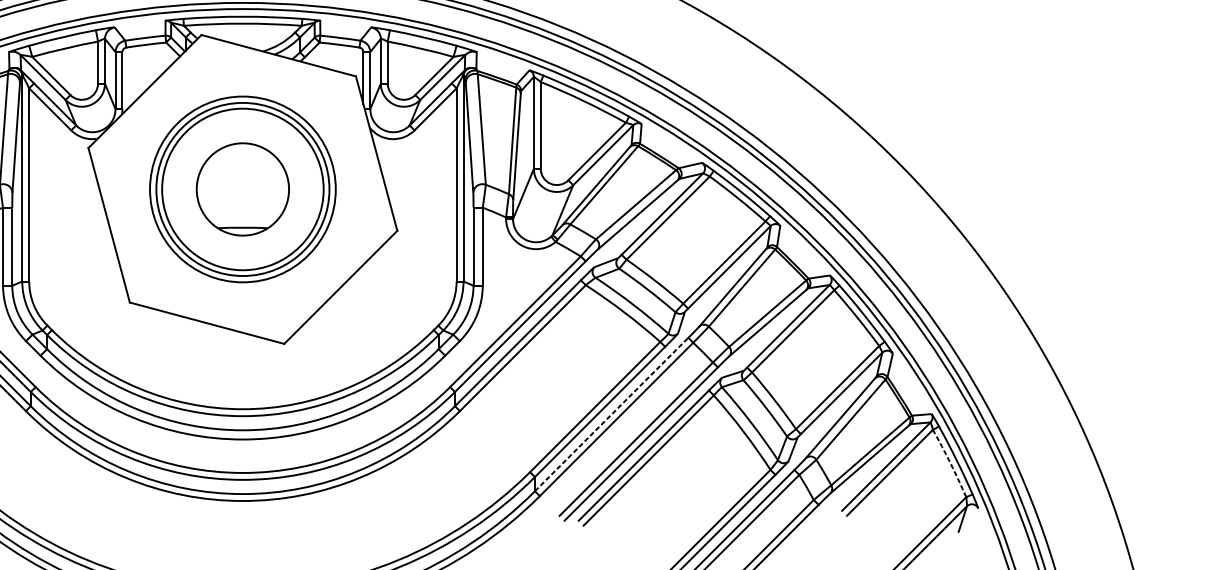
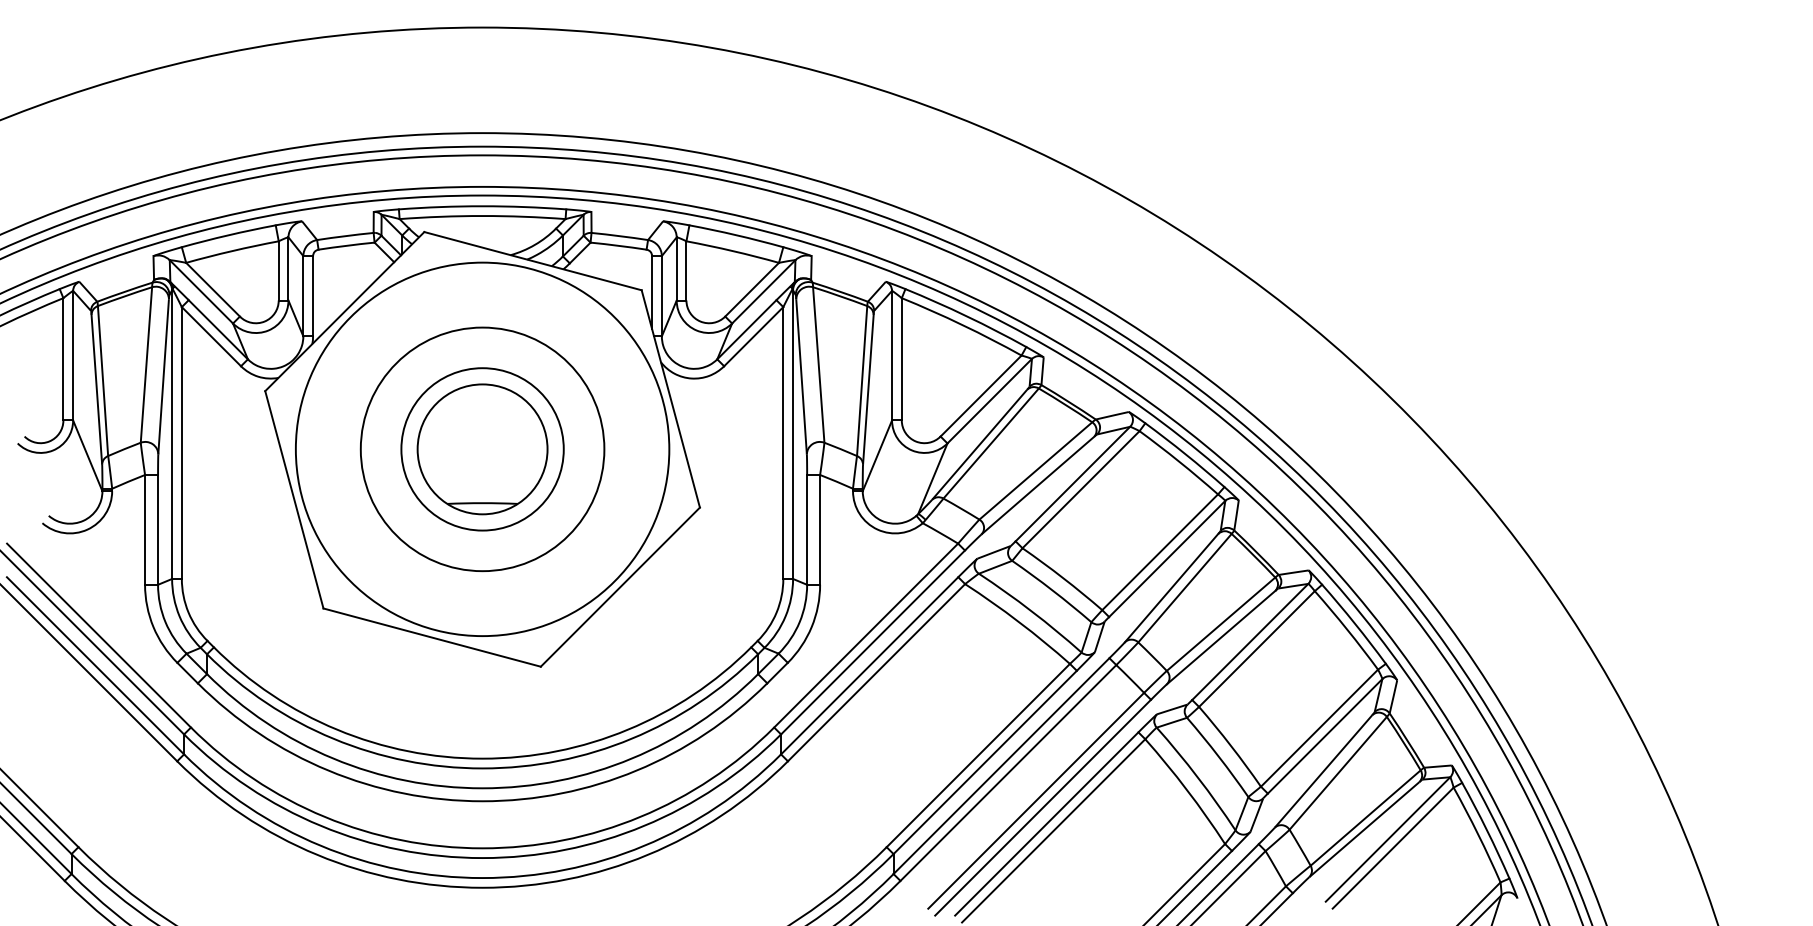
circle: (242, 189) -> (482, 449), size x0.71
circle: (242, 189) -> (482, 449), size x1.43
line: (611, 414) -> (1001, 766), dashed -> solid
arc: (950, 463) -> (1478, 834), dashed -> solid

